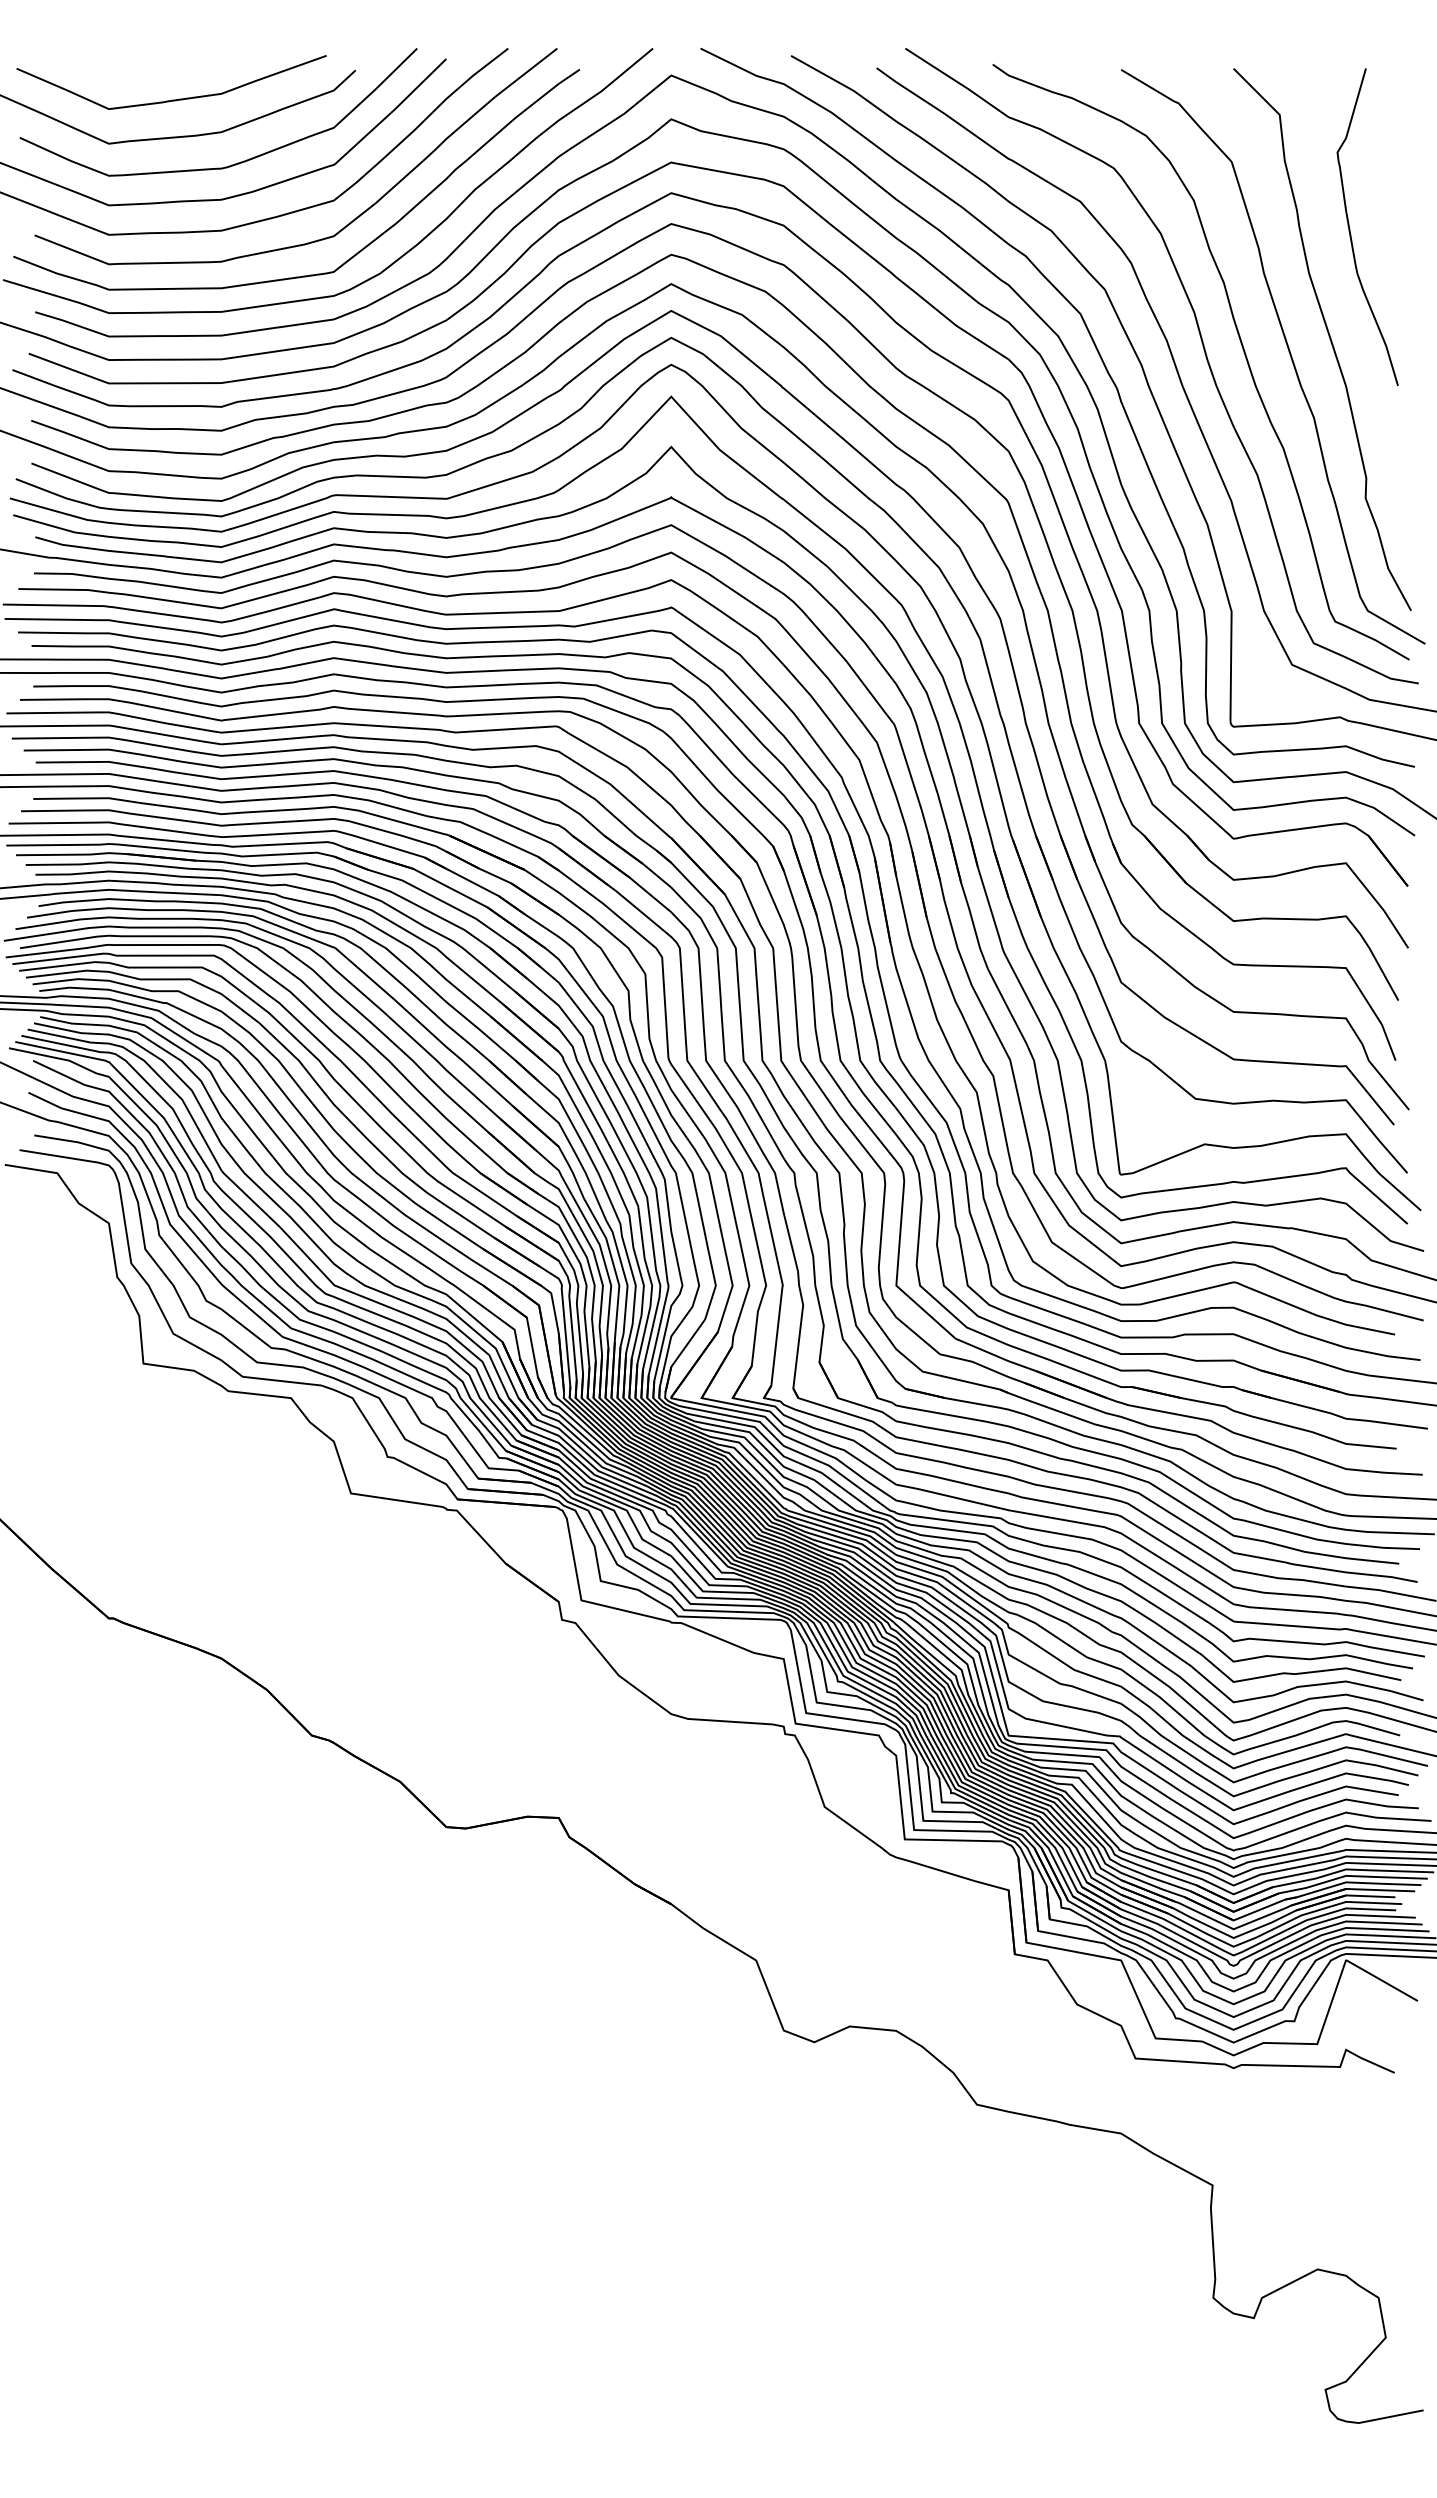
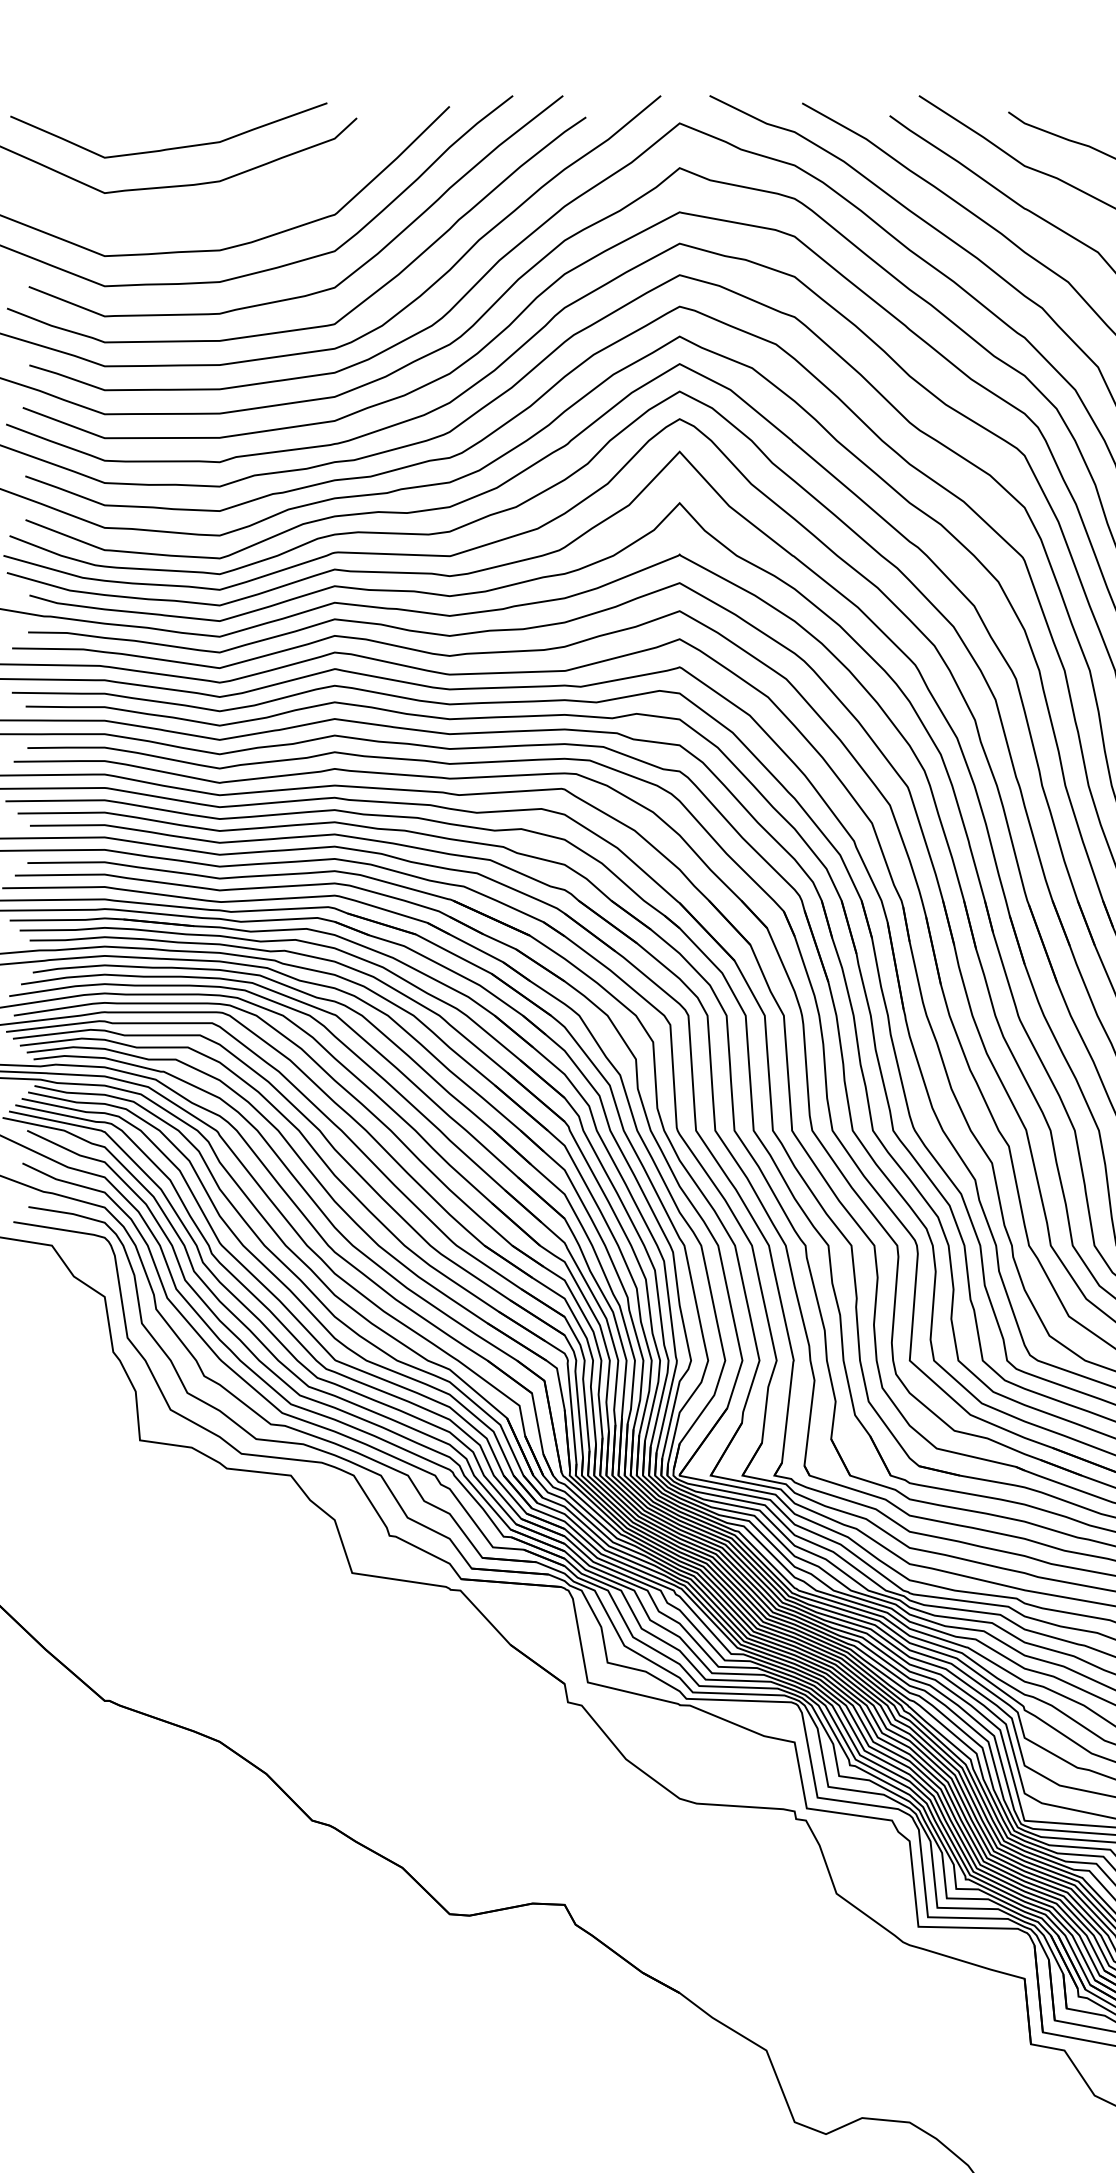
curve: (234, 163) -> (233, 213), removed

